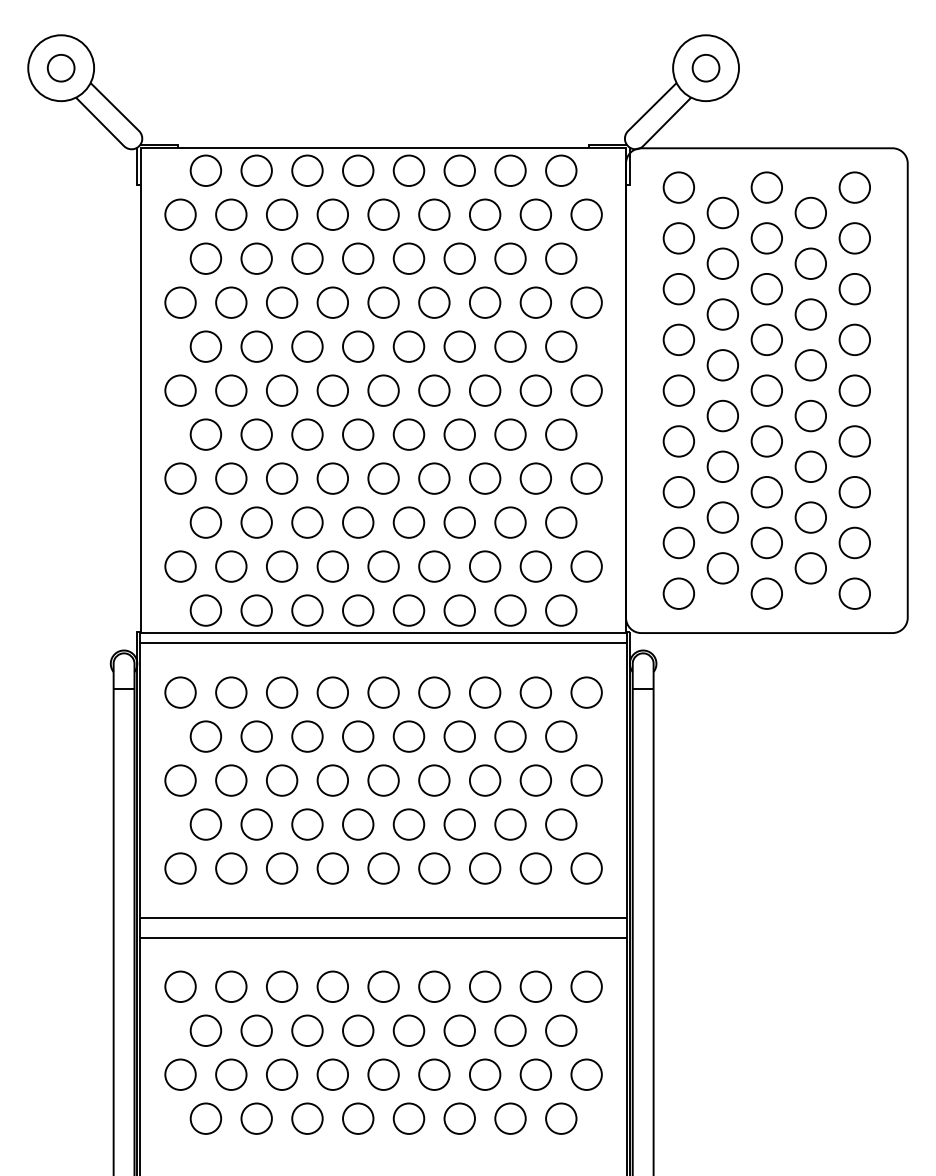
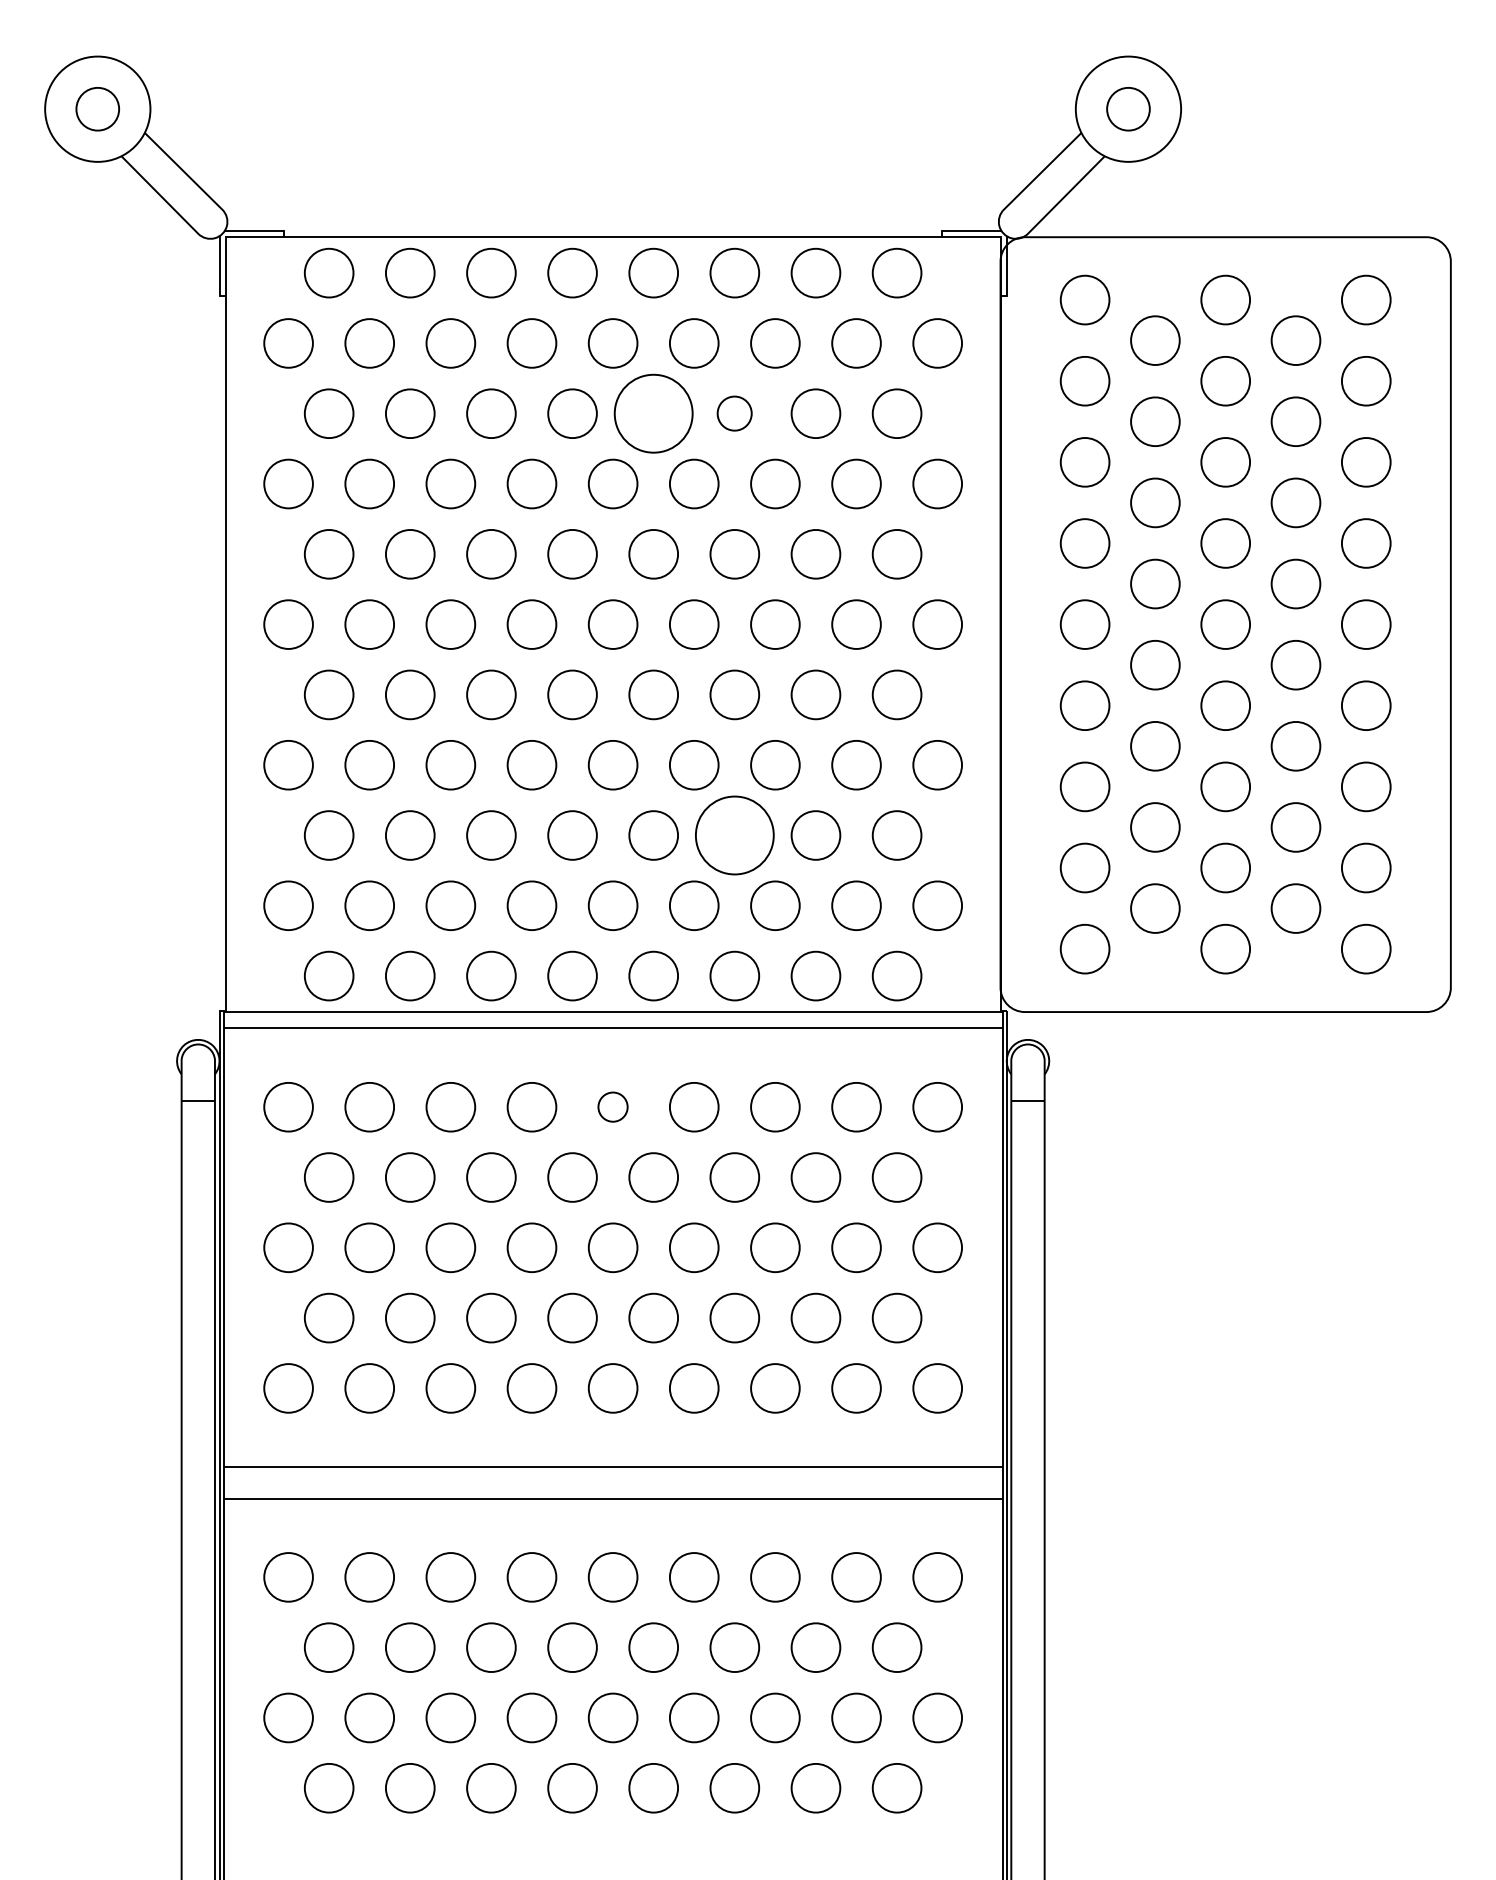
circle: (408, 258) -> (652, 413), size x1.6
circle: (459, 258) -> (734, 413), size x0.7
circle: (459, 522) -> (734, 835), size x1.6
circle: (383, 692) -> (612, 1107), size x0.6

